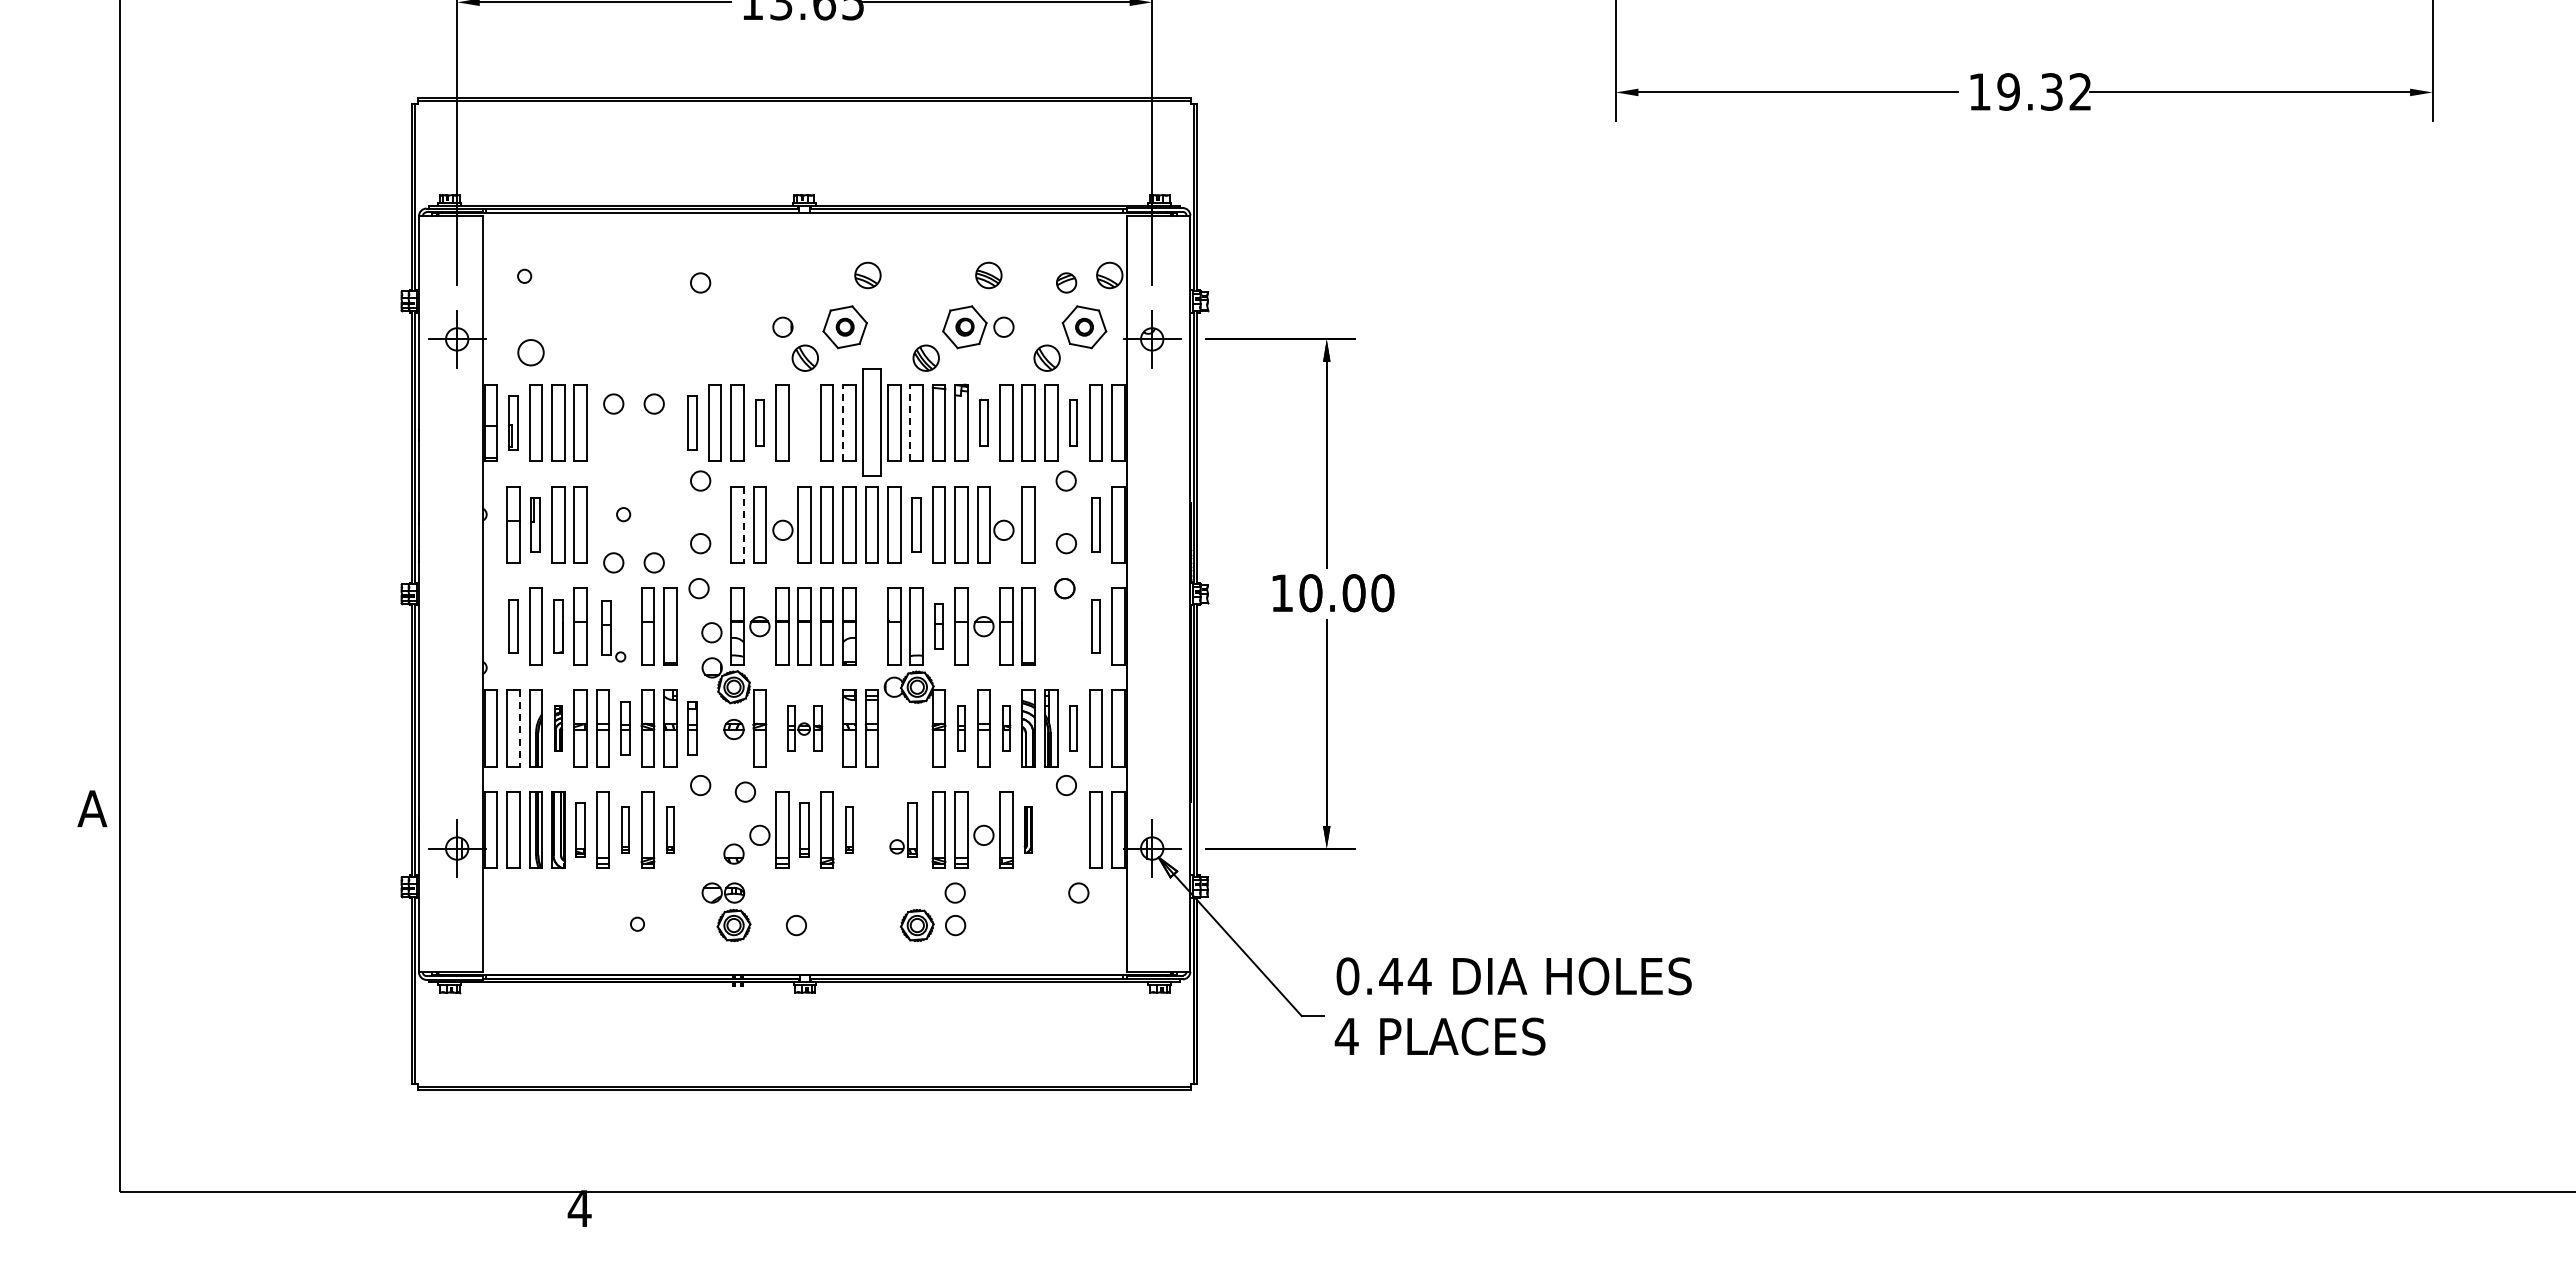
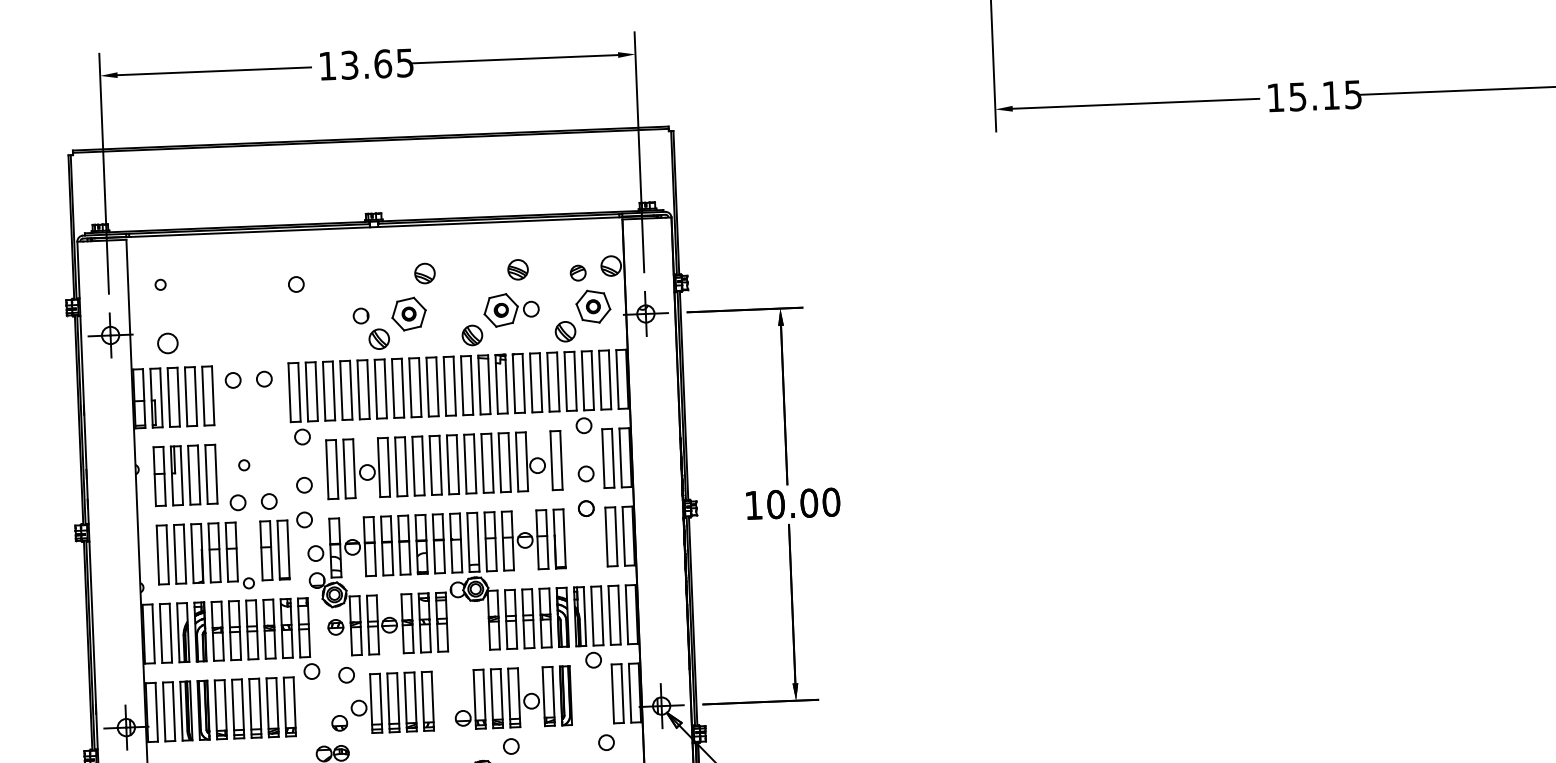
text: (2044, 91) -> (1325, 95), 19.32 -> 15.15
part: (513, 422) -> (156, 397), size x1.43
part: (692, 422) -> (294, 392), size x1.43
part: (759, 422) -> (346, 390), size x1.67
part: (804, 422) -> (380, 388), added
line: (843, 422) -> (410, 387), dashed -> solid
part: (871, 422) -> (432, 386), size x0.71
line: (910, 422) -> (462, 385), dashed -> solid
part: (983, 422) -> (518, 383), size x1.67
part: (1073, 422) -> (587, 380), size x1.67
part: (535, 524) -> (176, 475), size x1.43
part: (916, 524) -> (470, 463), size x1.43
part: (1095, 524) -> (607, 458), size x1.43
line: (743, 525) -> (336, 469), dashed -> solid
part: (513, 626) -> (162, 554), size x1.43
part: (558, 626) -> (197, 553), size x1.43
part: (871, 626) -> (438, 543), added
part: (938, 626) -> (490, 541), size x1.67
part: (1095, 626) -> (611, 536), size x1.43
part: (613, 631) -> (240, 555), size x1.43
line: (519, 728) -> (170, 633), dashed -> solid
part: (558, 728) -> (200, 632), size x1.67
part: (625, 728) -> (252, 629), size x1.43
part: (692, 728) -> (303, 627), size x1.43
part: (804, 728) -> (390, 624), size x1.67
part: (961, 728) -> (511, 619), size x1.67
part: (1006, 728) -> (545, 618), size x1.67
part: (1073, 728) -> (597, 616), size x1.67
part: (580, 829) -> (220, 709), size x1.43
part: (625, 829) -> (255, 707), size x1.67
part: (670, 829) -> (290, 706), size x1.67
part: (804, 829) -> (393, 702), size x1.43
part: (849, 829) -> (427, 700), size x1.67
part: (903, 829) -> (469, 699), size x1.43
part: (1028, 830) -> (565, 696), size x1.67

